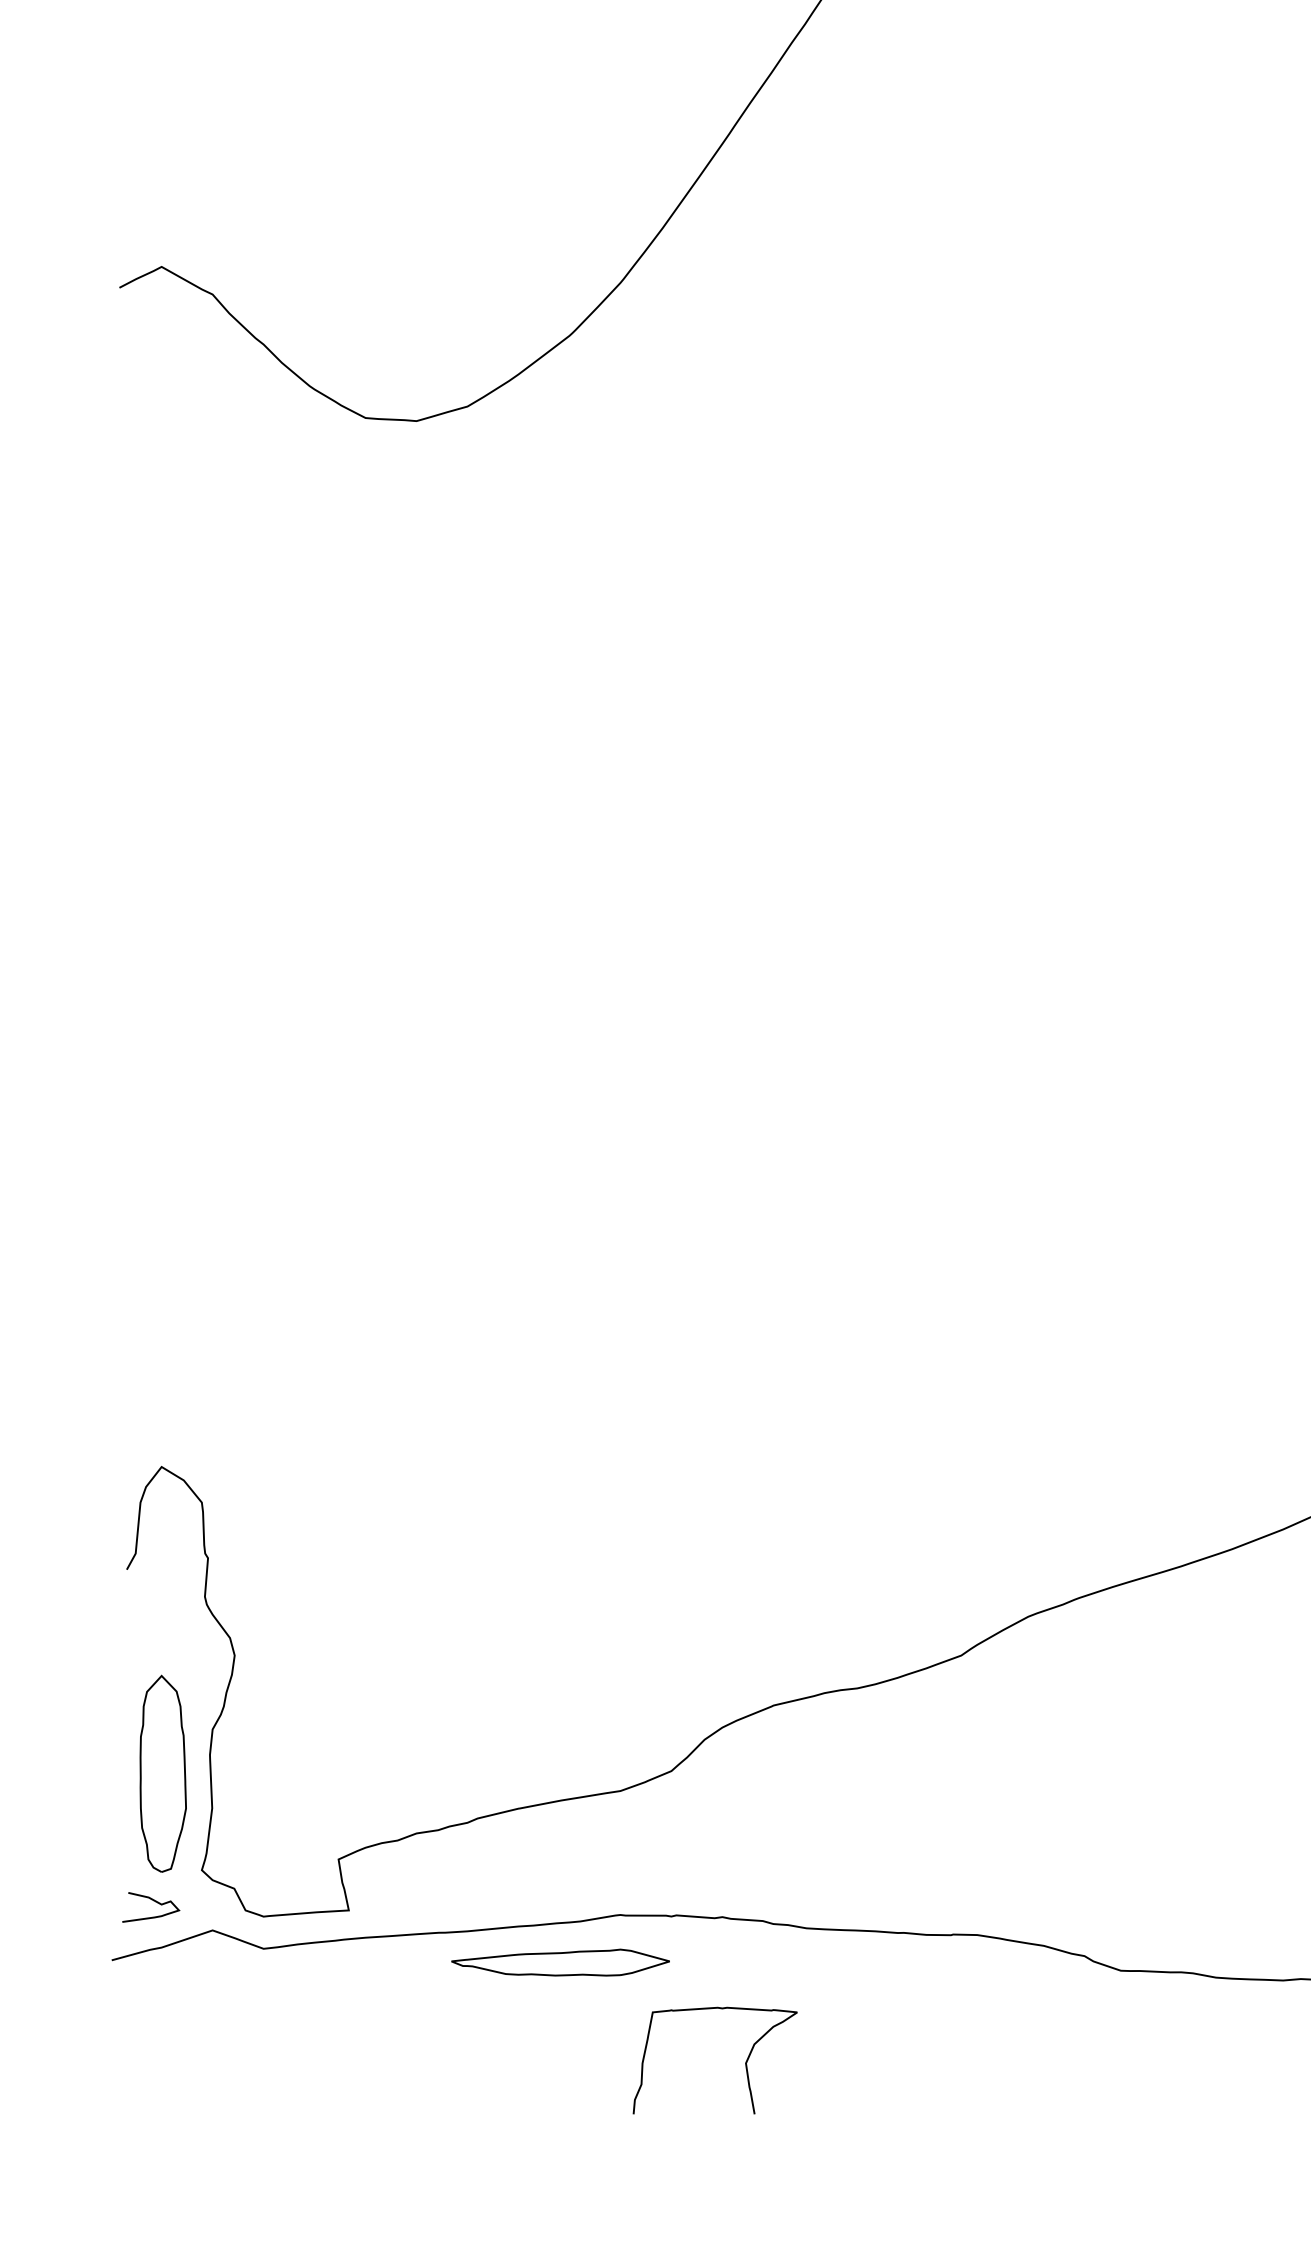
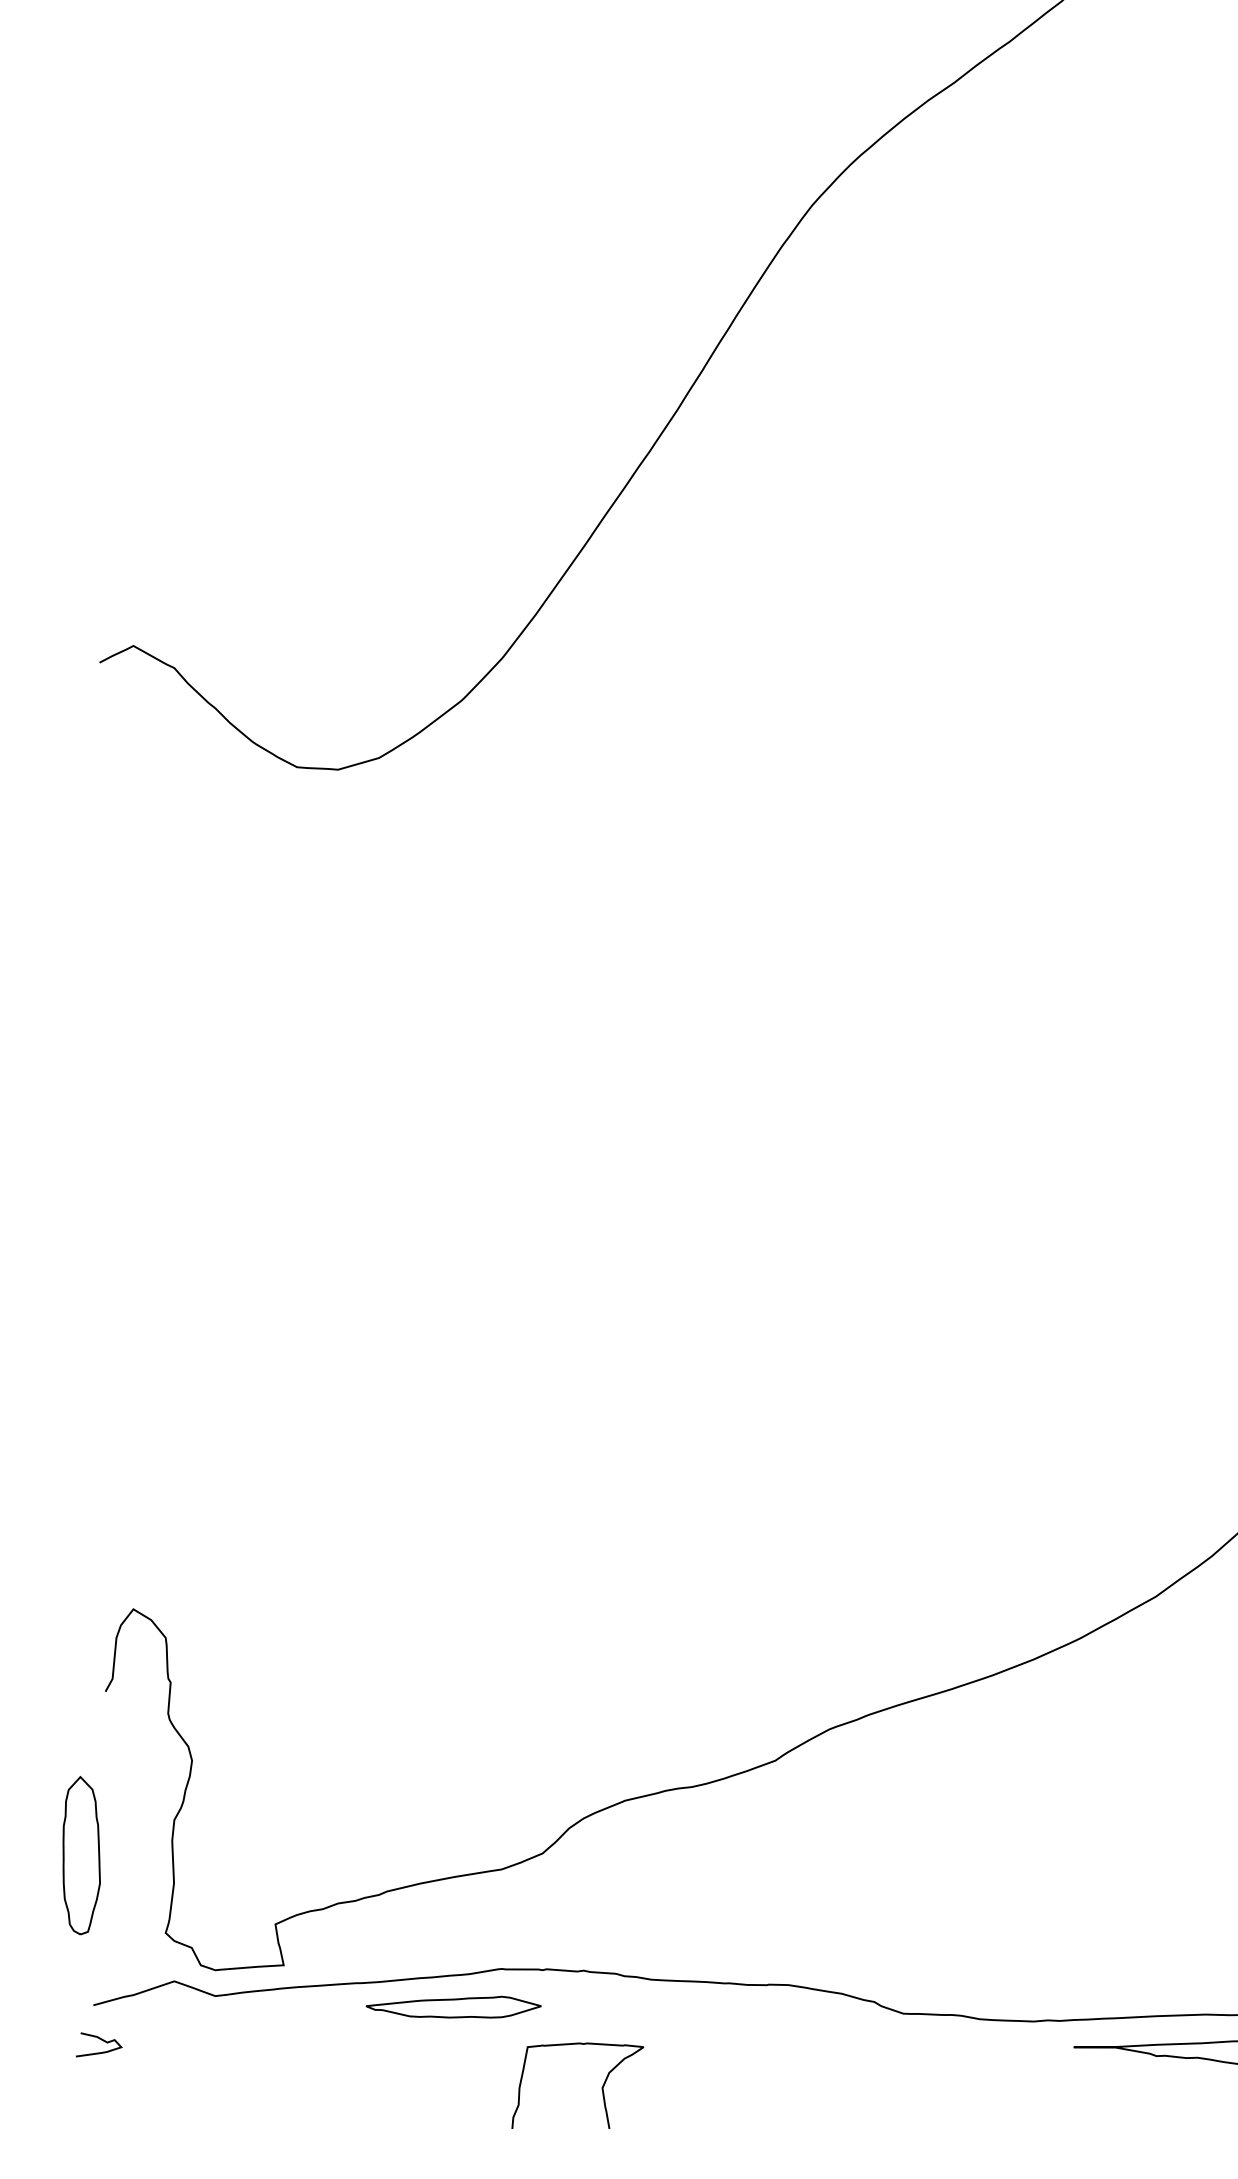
part: (162, 1773) -> (81, 1855), moved
curve: (154, 1901) -> (101, 2040), moved

